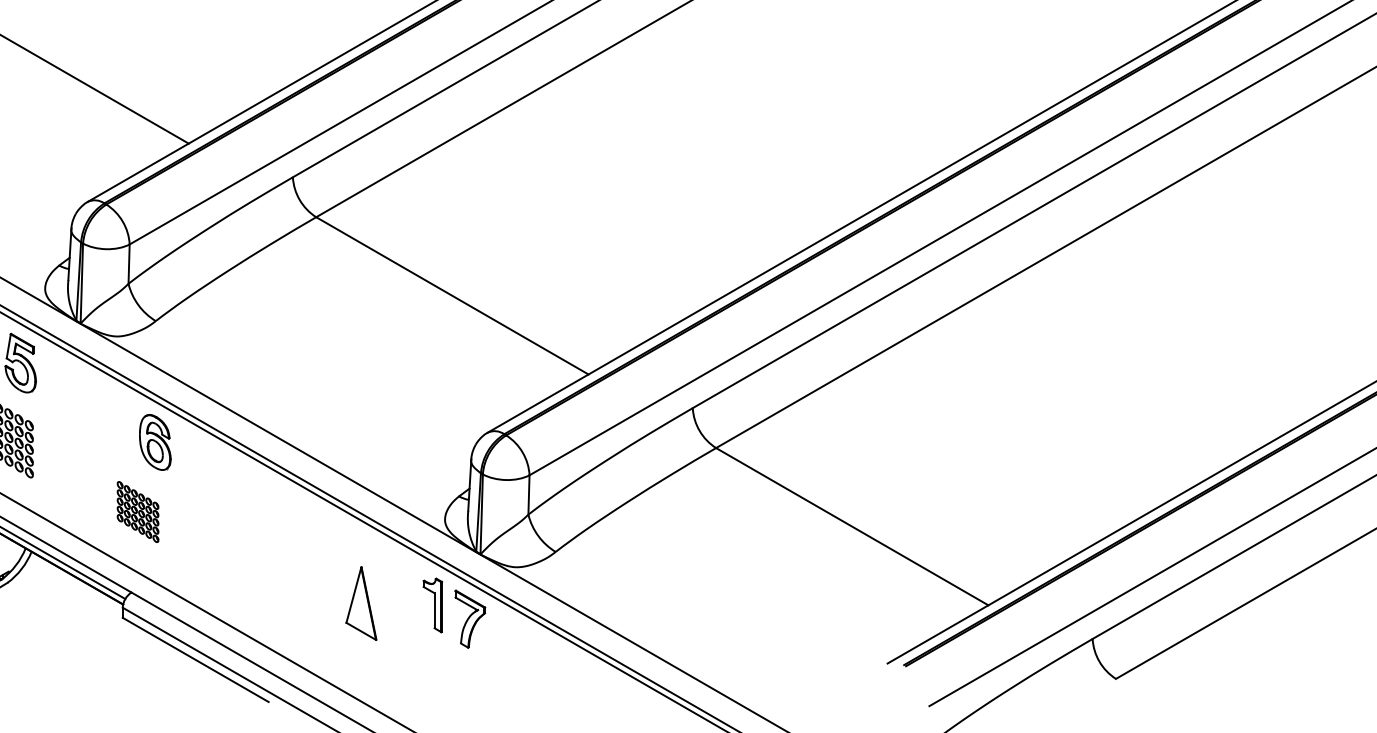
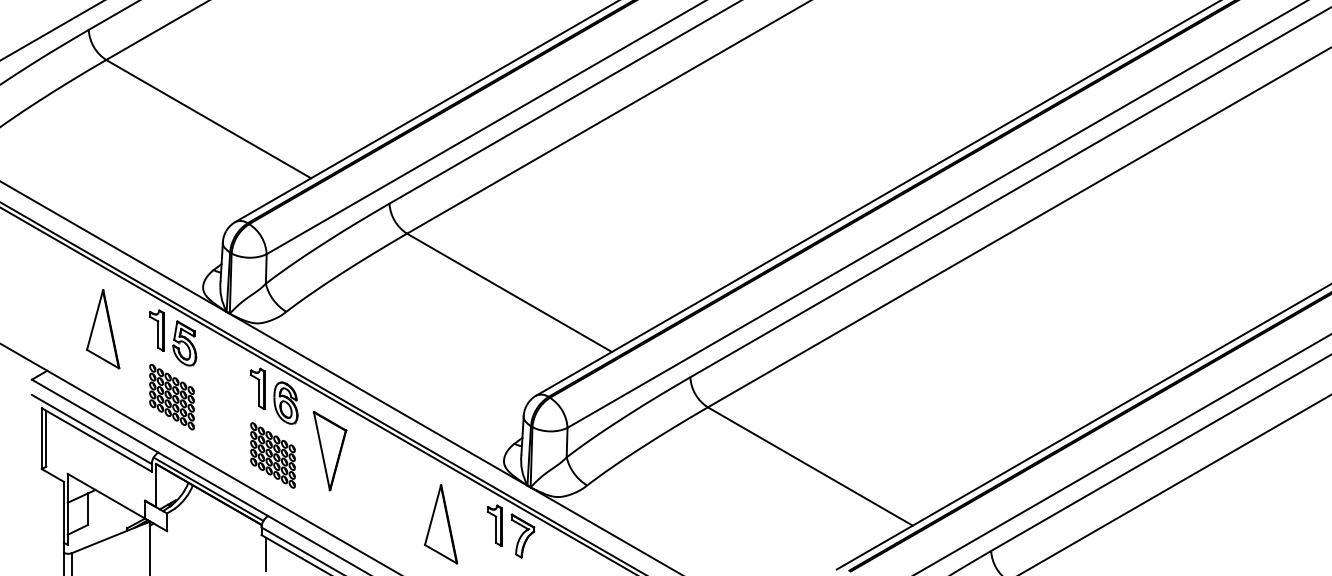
part: (117, 423) -> (257, 388), added
part: (213, 506) -> (329, 451), added
part: (137, 512) -> (272, 455), size x1.43
part: (360, 603) -> (440, 524), size x1.43
line: (128, 642) -> (265, 553), added

